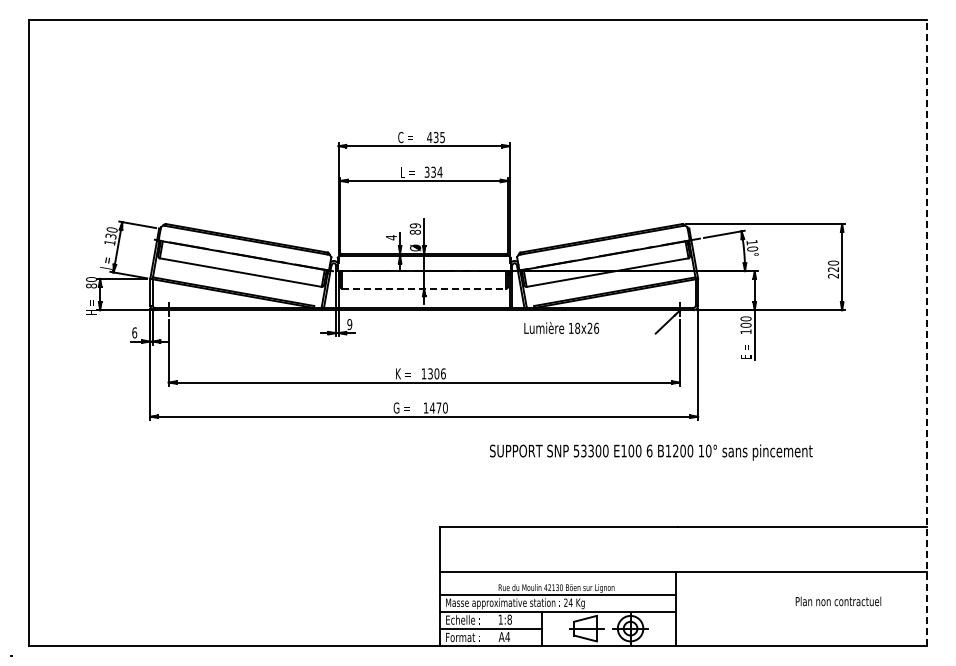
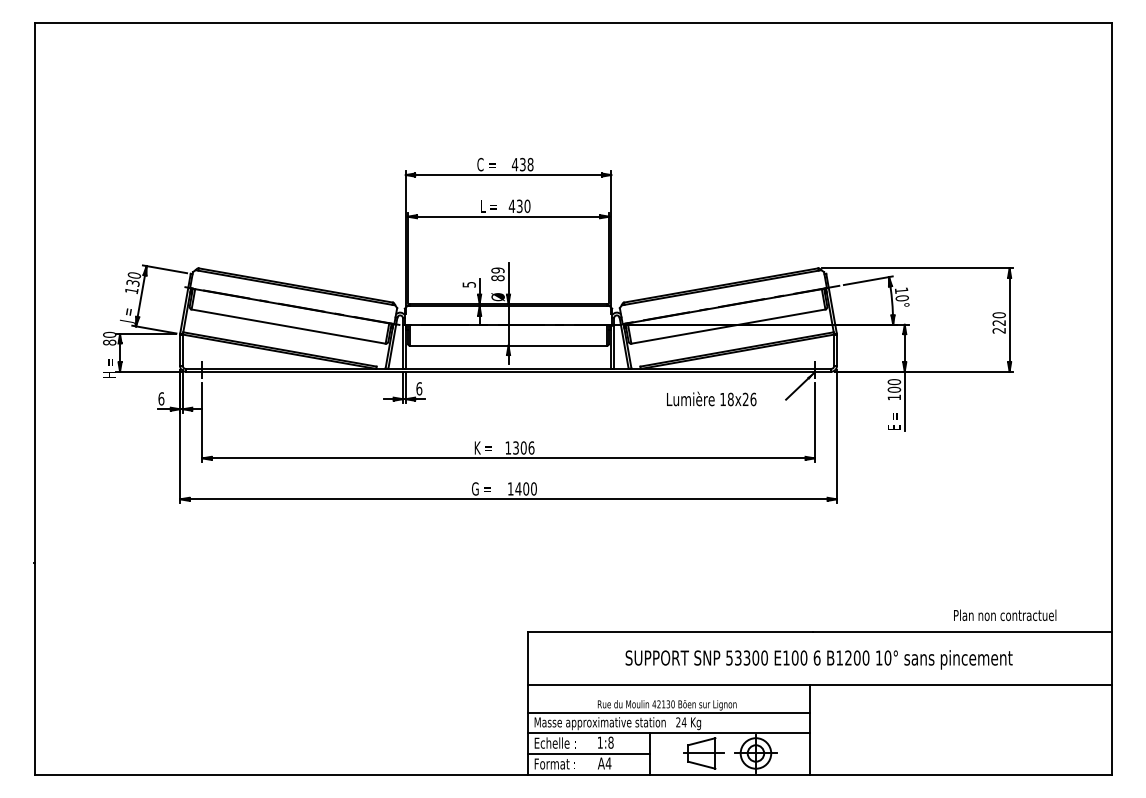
text: (442, 137) -> (530, 164), 435 -> 438
text: (433, 171) -> (519, 205), 334 -> 430
text: (391, 237) -> (469, 284), 4 -> 5
line: (424, 288) -> (508, 345), dashed -> solid
text: (349, 324) -> (418, 388), 9 -> 6
text: (561, 327) -> (711, 398), moved
line: (927, 332) -> (1111, 398), dashed -> solid
text: (438, 407) -> (525, 488), 1470 -> 1400
text: (651, 452) -> (819, 659), moved
text: (838, 601) -> (1005, 615), moved

